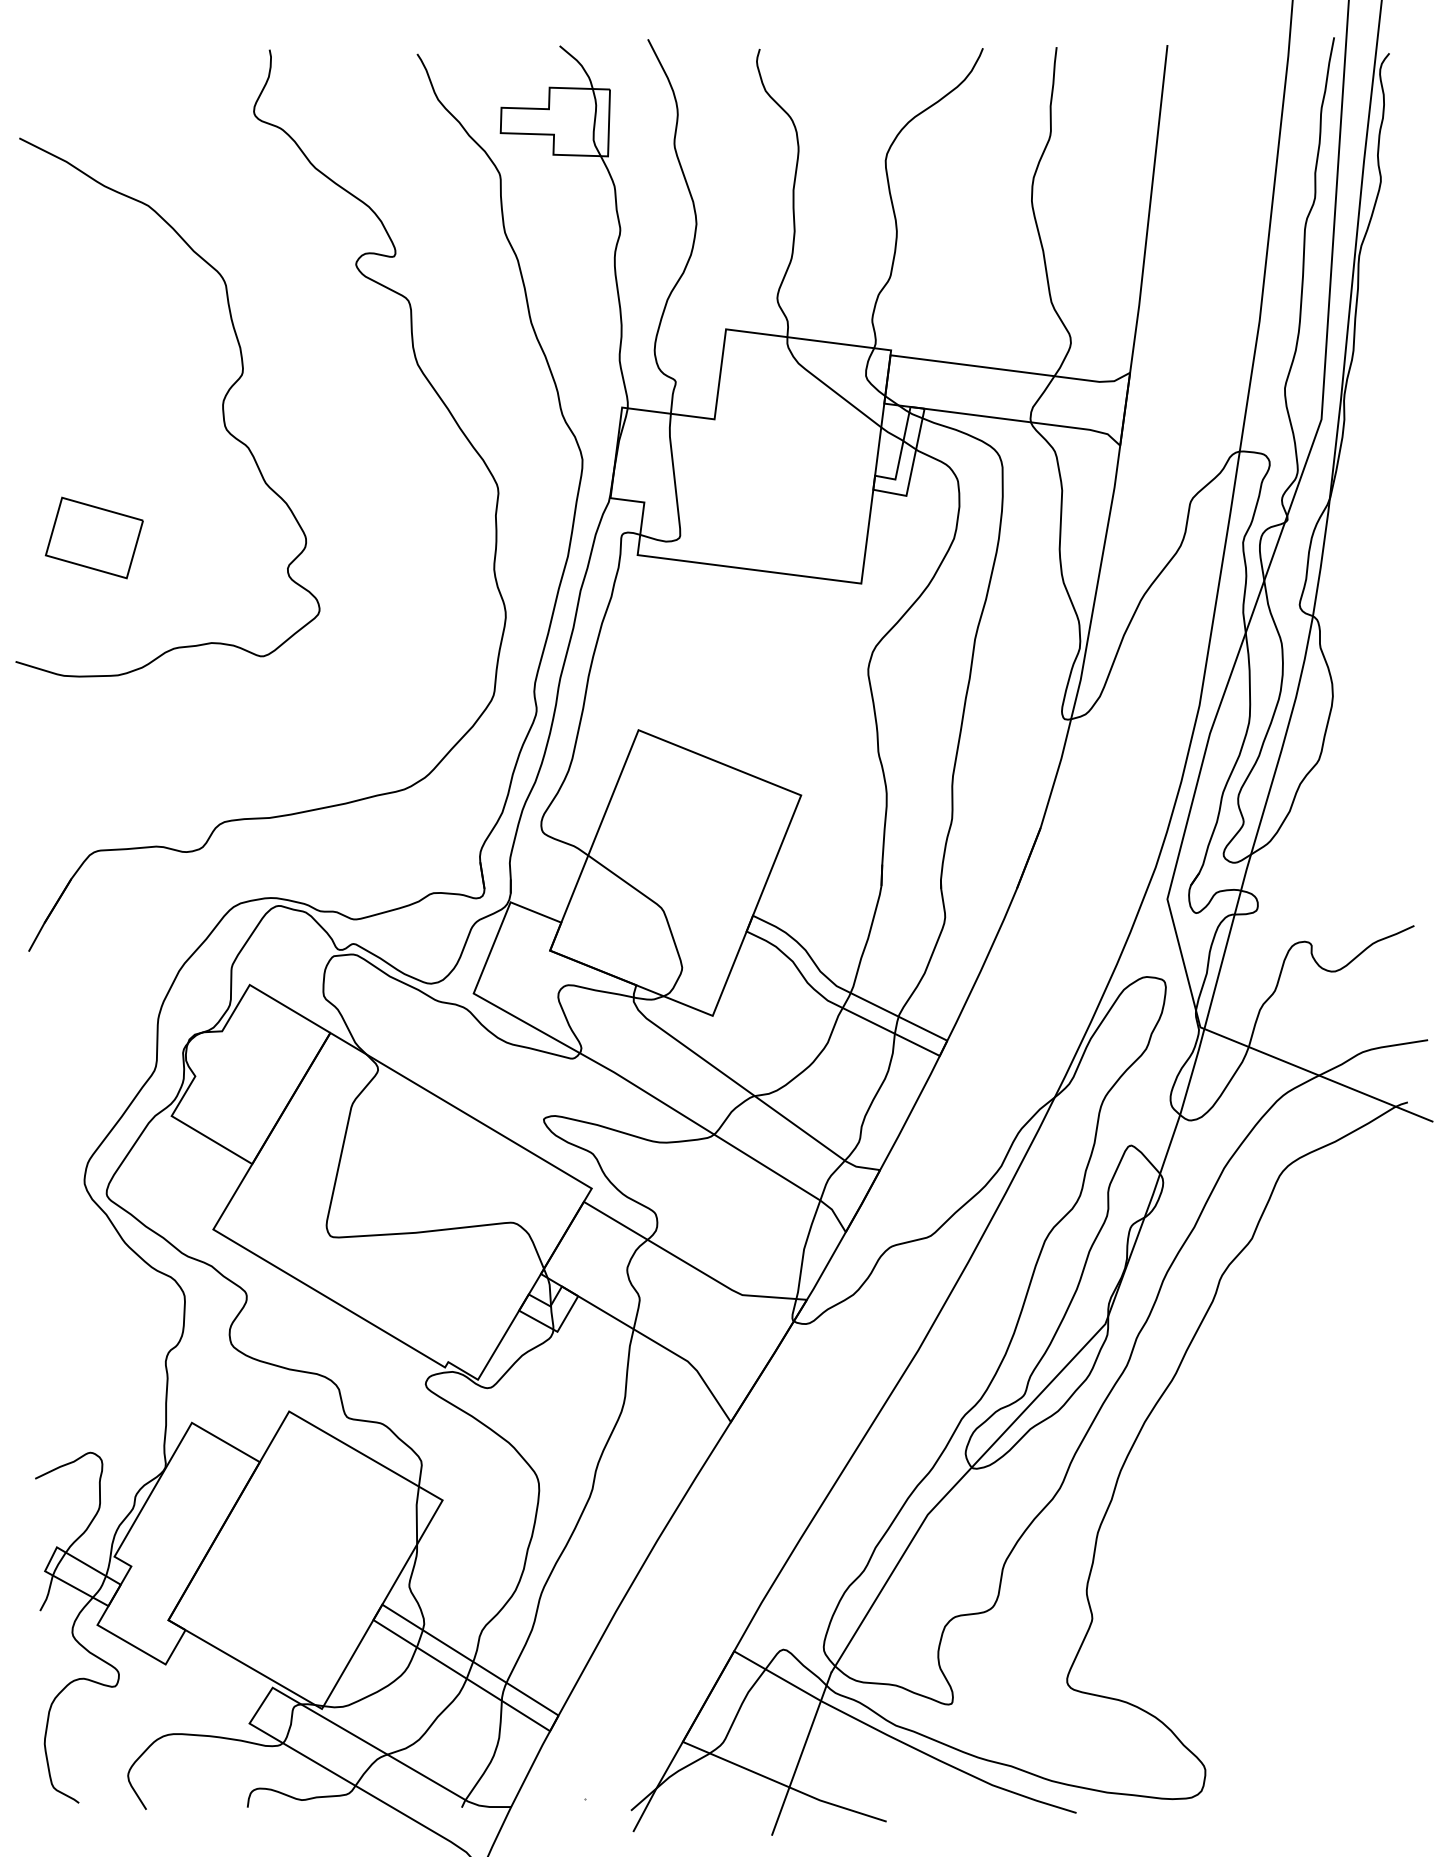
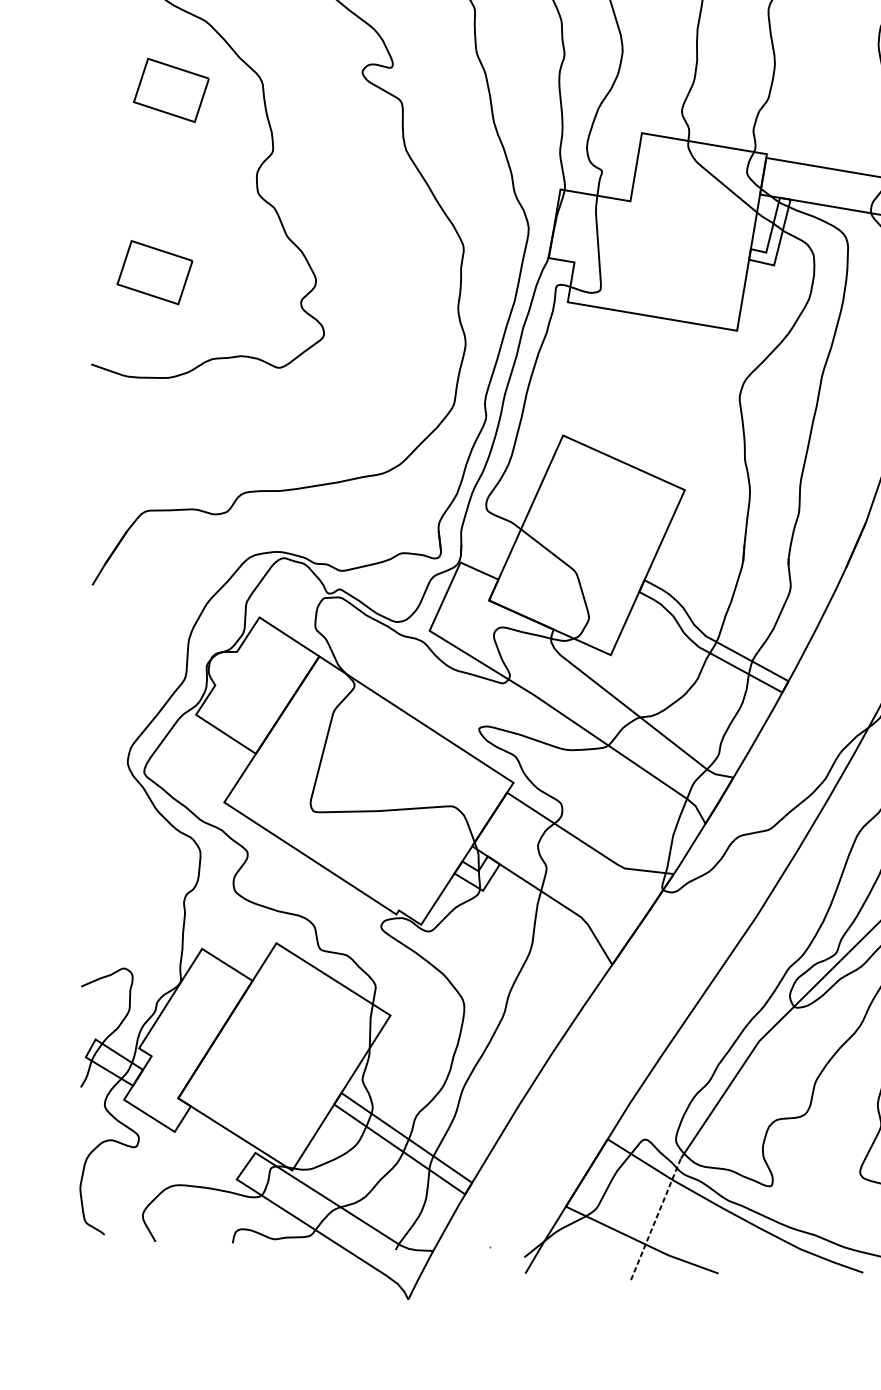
part: (105, 297) -> (170, 89), added
line: (801, 1753) -> (655, 1219), solid -> dashed

